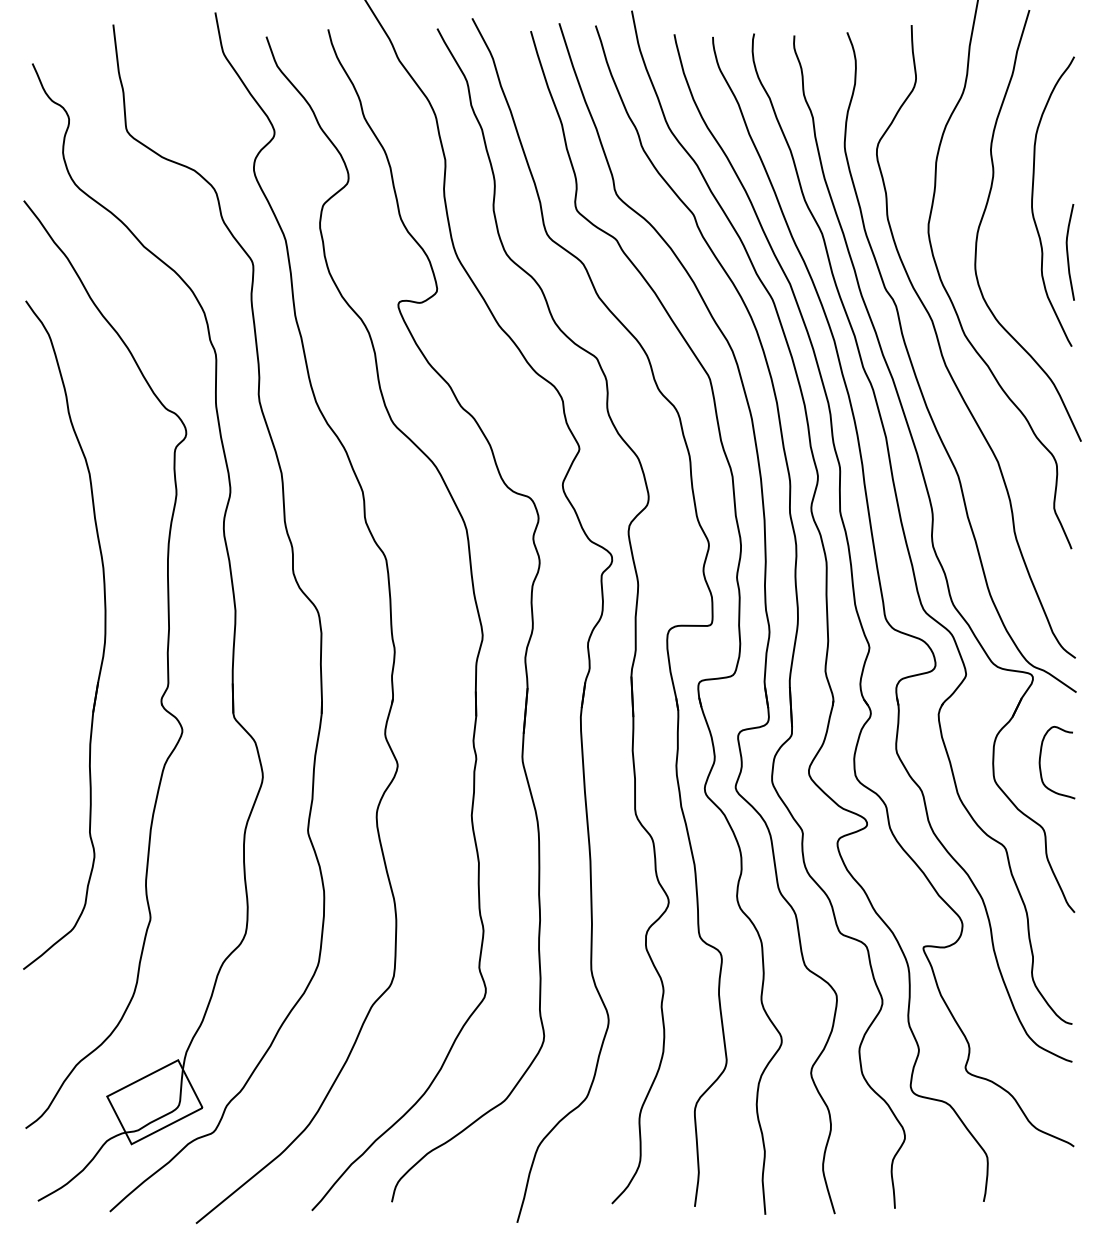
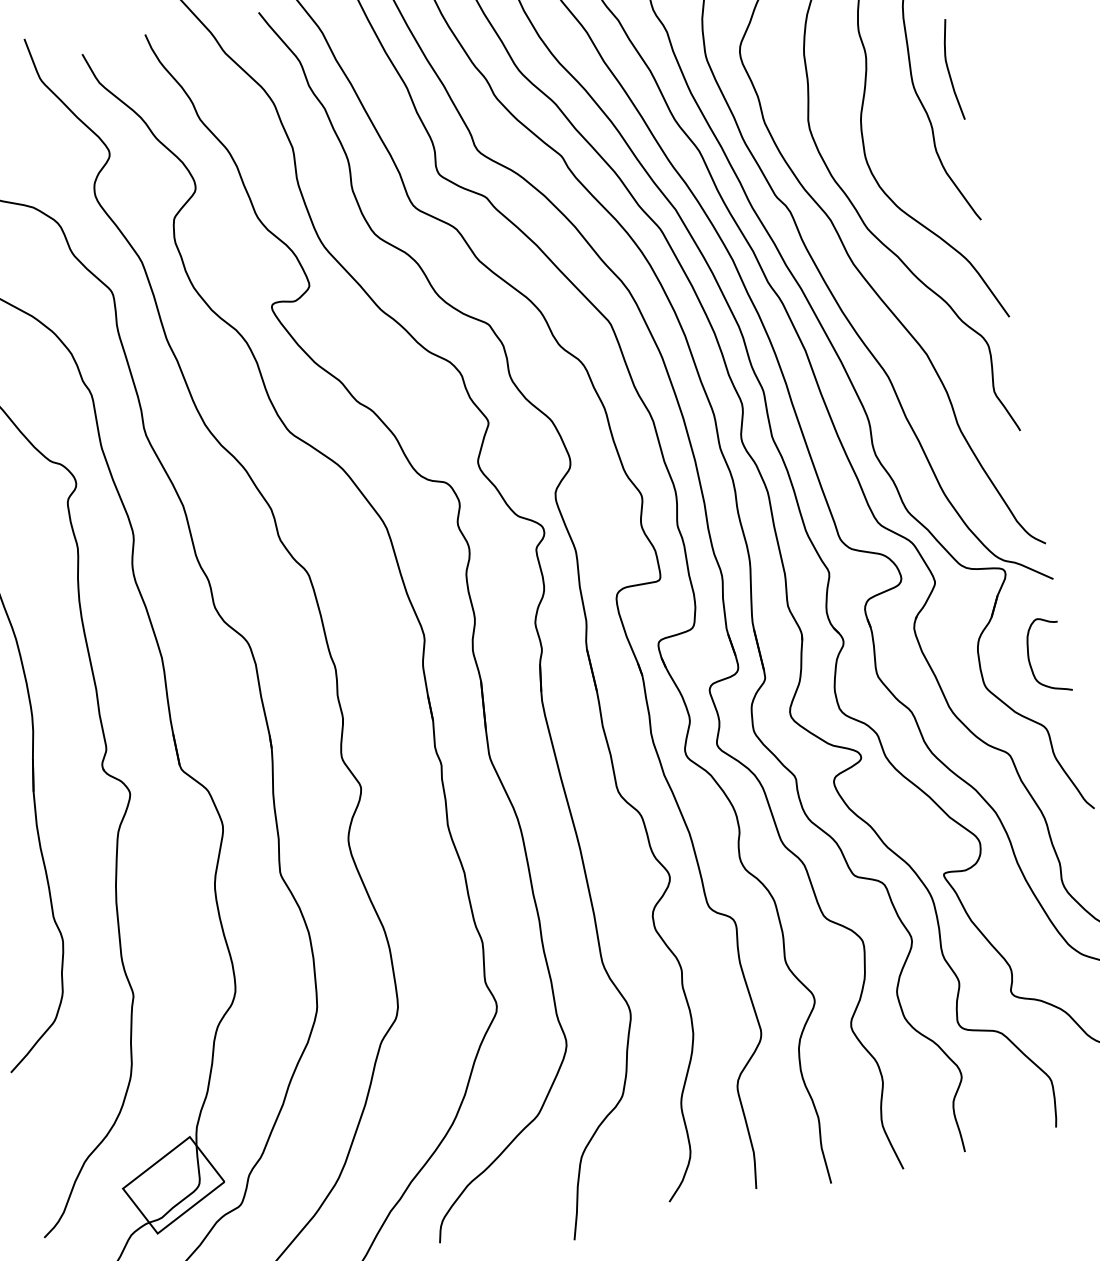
curve: (1068, 252) -> (949, 70), moved

